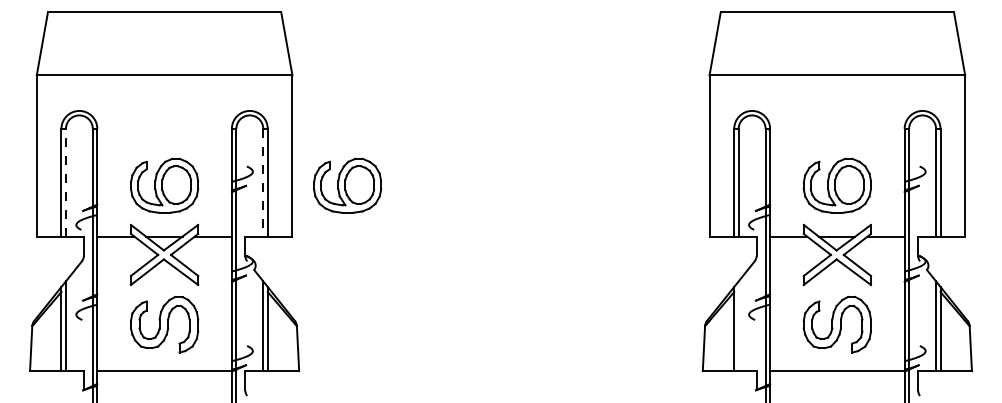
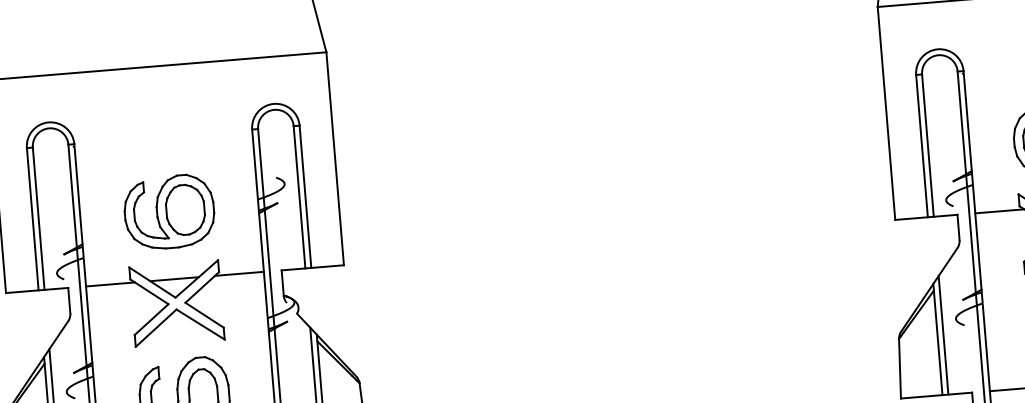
line: (65, 182) -> (38, 218), dashed -> solid
line: (263, 182) -> (299, 197), dashed -> solid
part: (347, 185) -> (411, 191), removed
line: (738, 326) -> (943, 335), added

